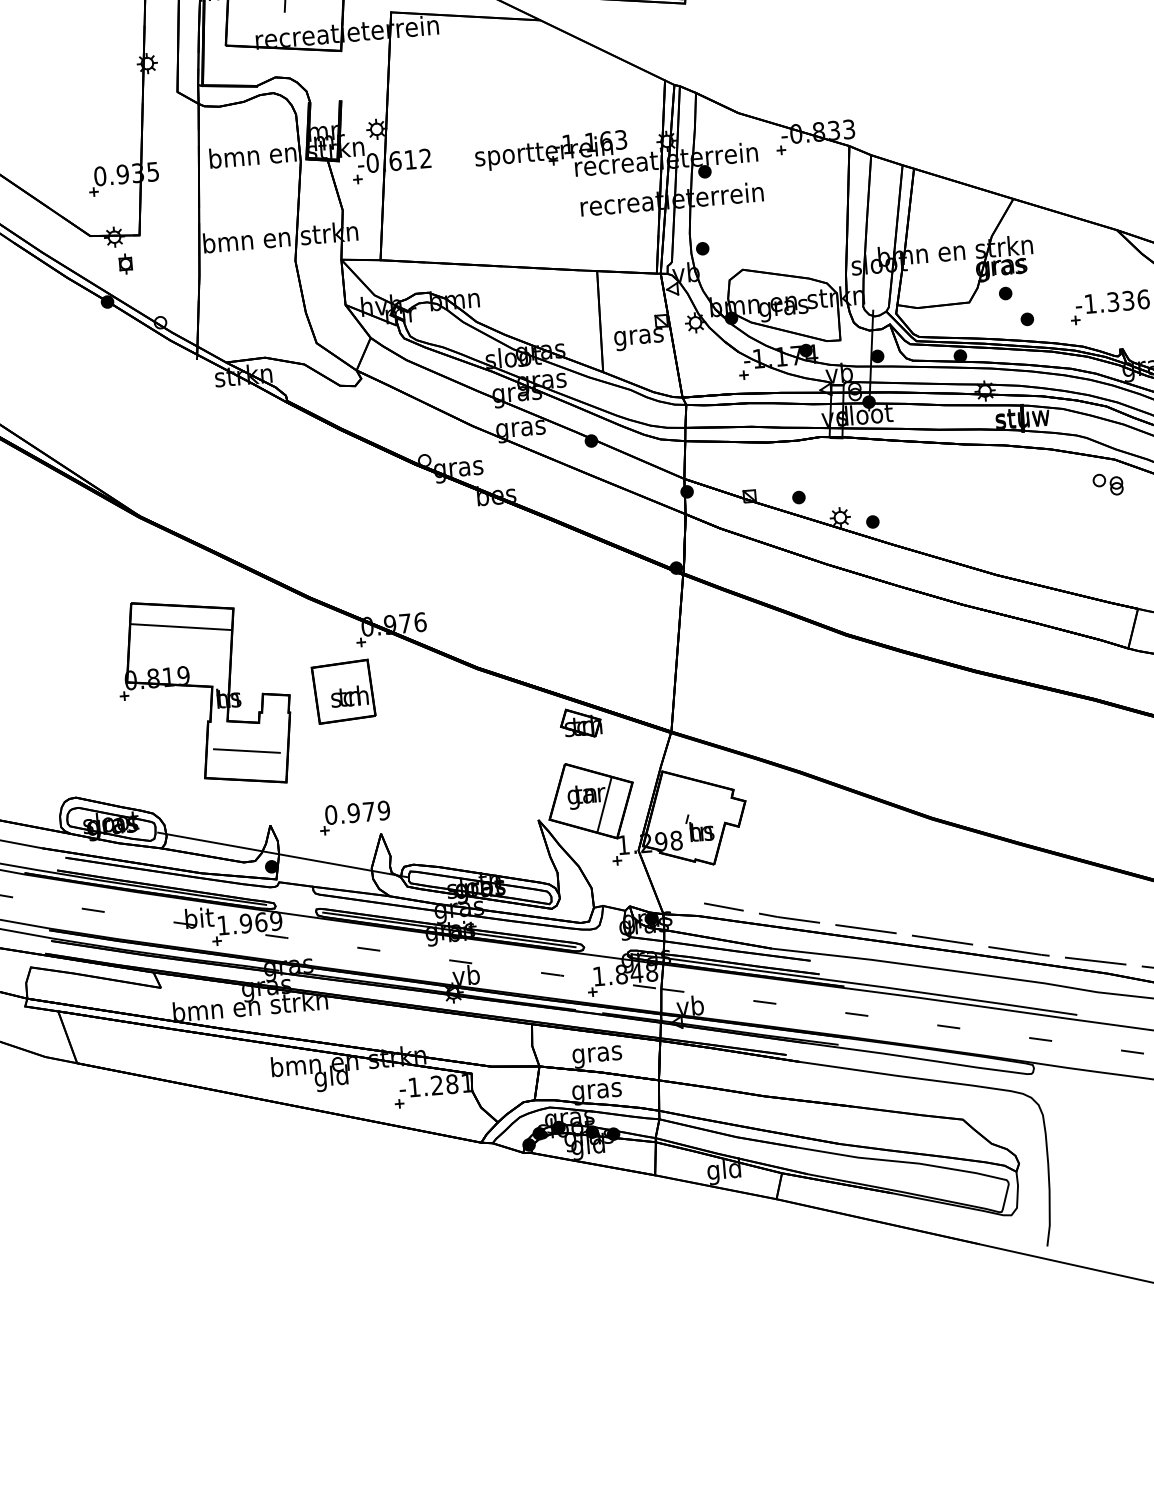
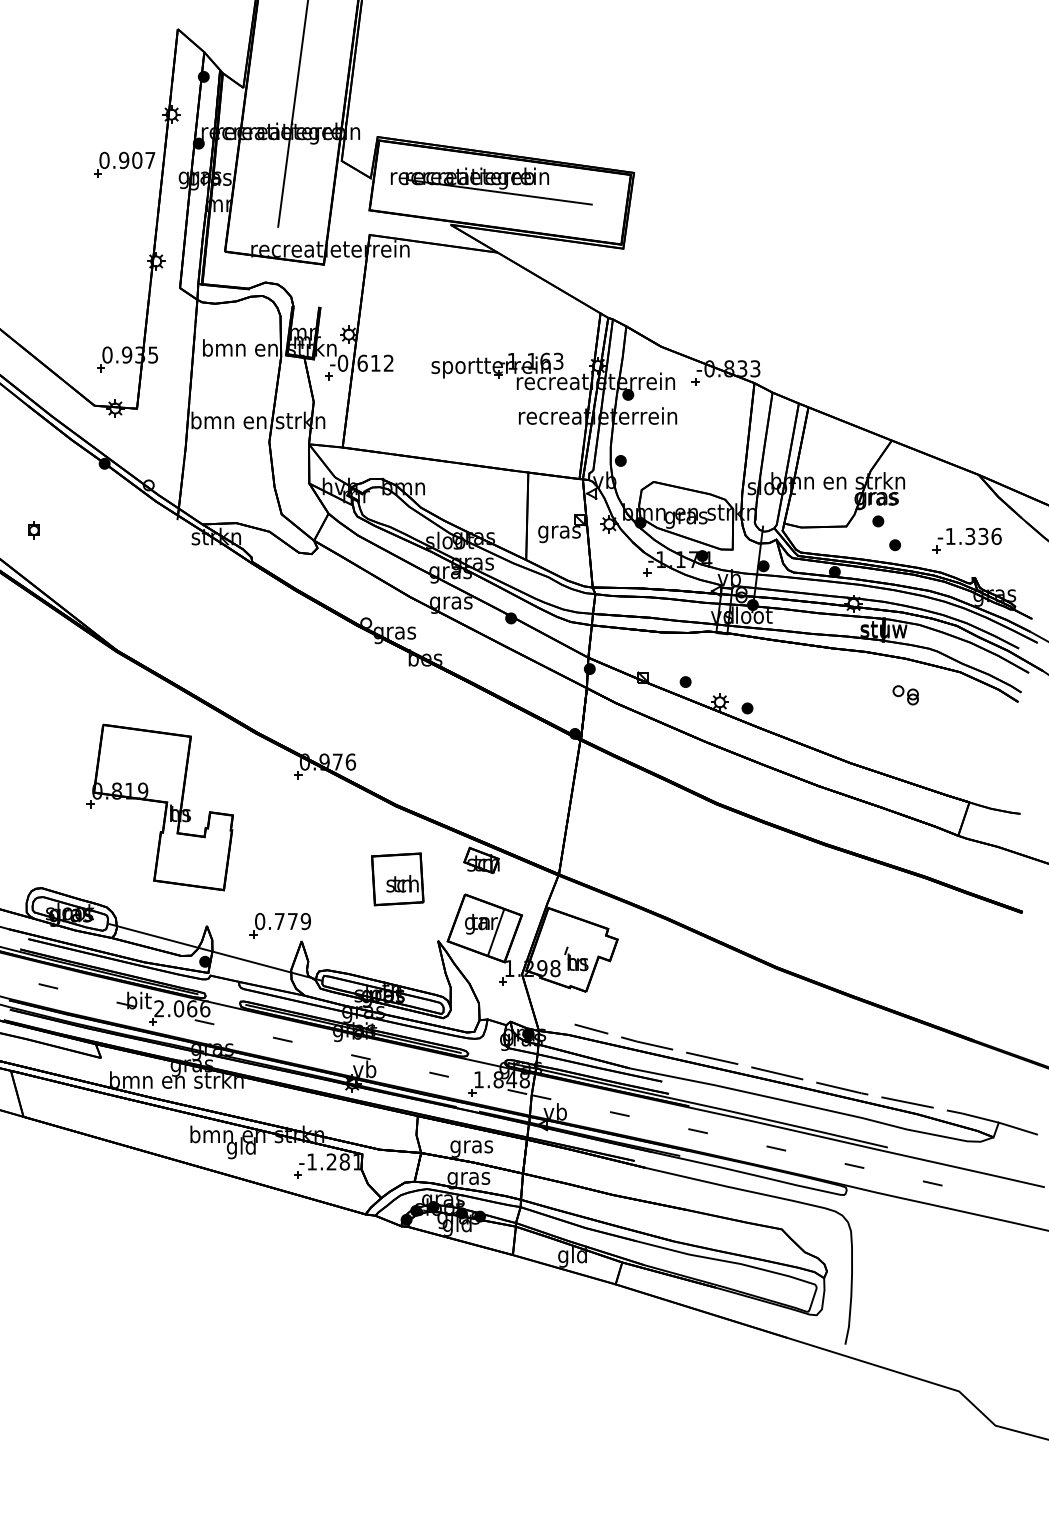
part: (125, 264) -> (33, 530), moved
part: (1107, 484) -> (905, 695), moved
line: (181, 626) -> (144, 748), removed
part: (343, 691) -> (397, 879), moved
line: (246, 751) -> (191, 860), removed
text: (353, 813) -> (279, 921), 0.979 -> 0.779
text: (250, 922) -> (182, 1008), 1.969 -> 2.066

